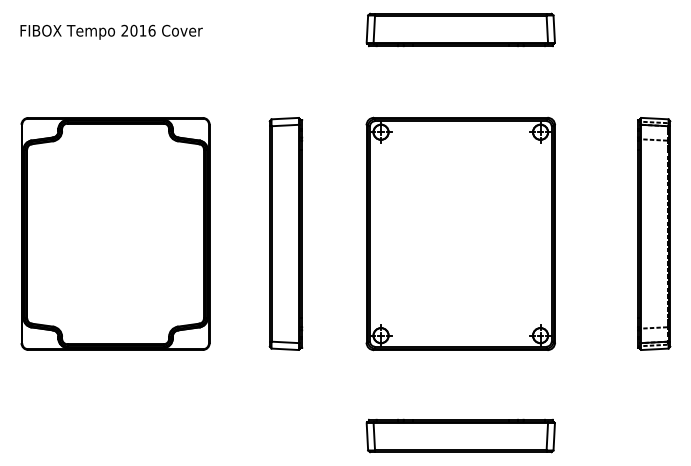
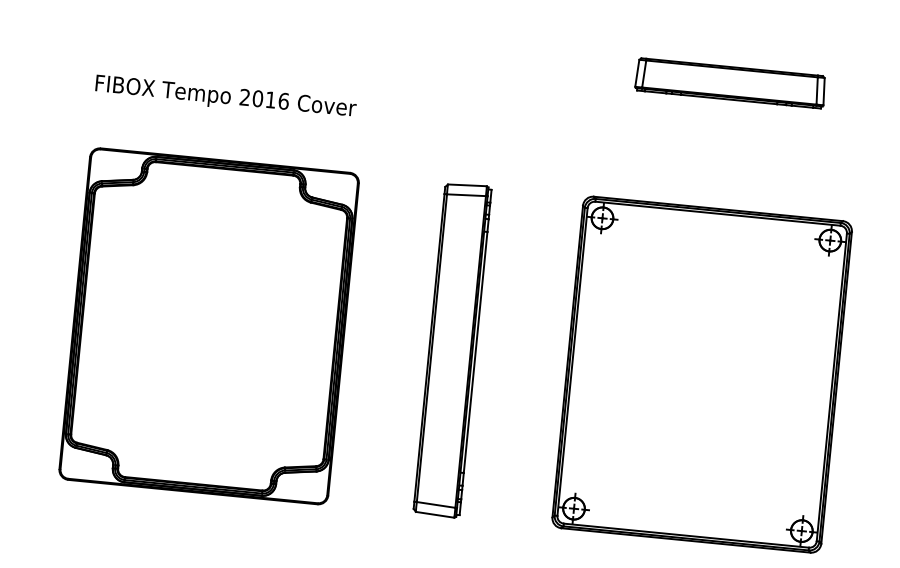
part: (460, 29) -> (730, 82), size x0.7
text: (111, 31) -> (225, 96), moved

